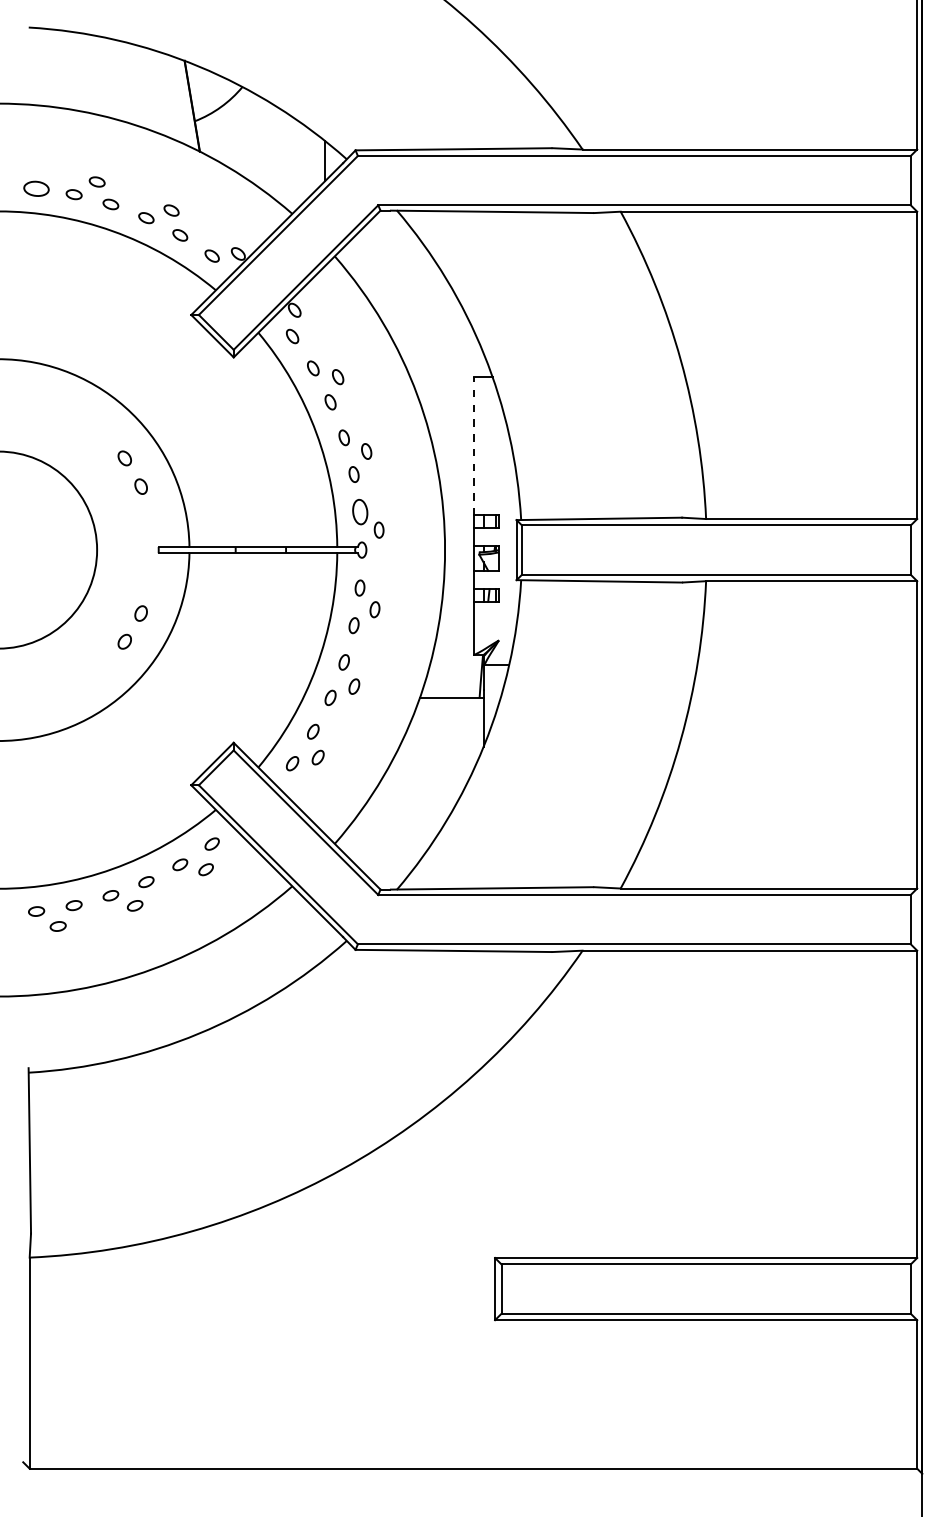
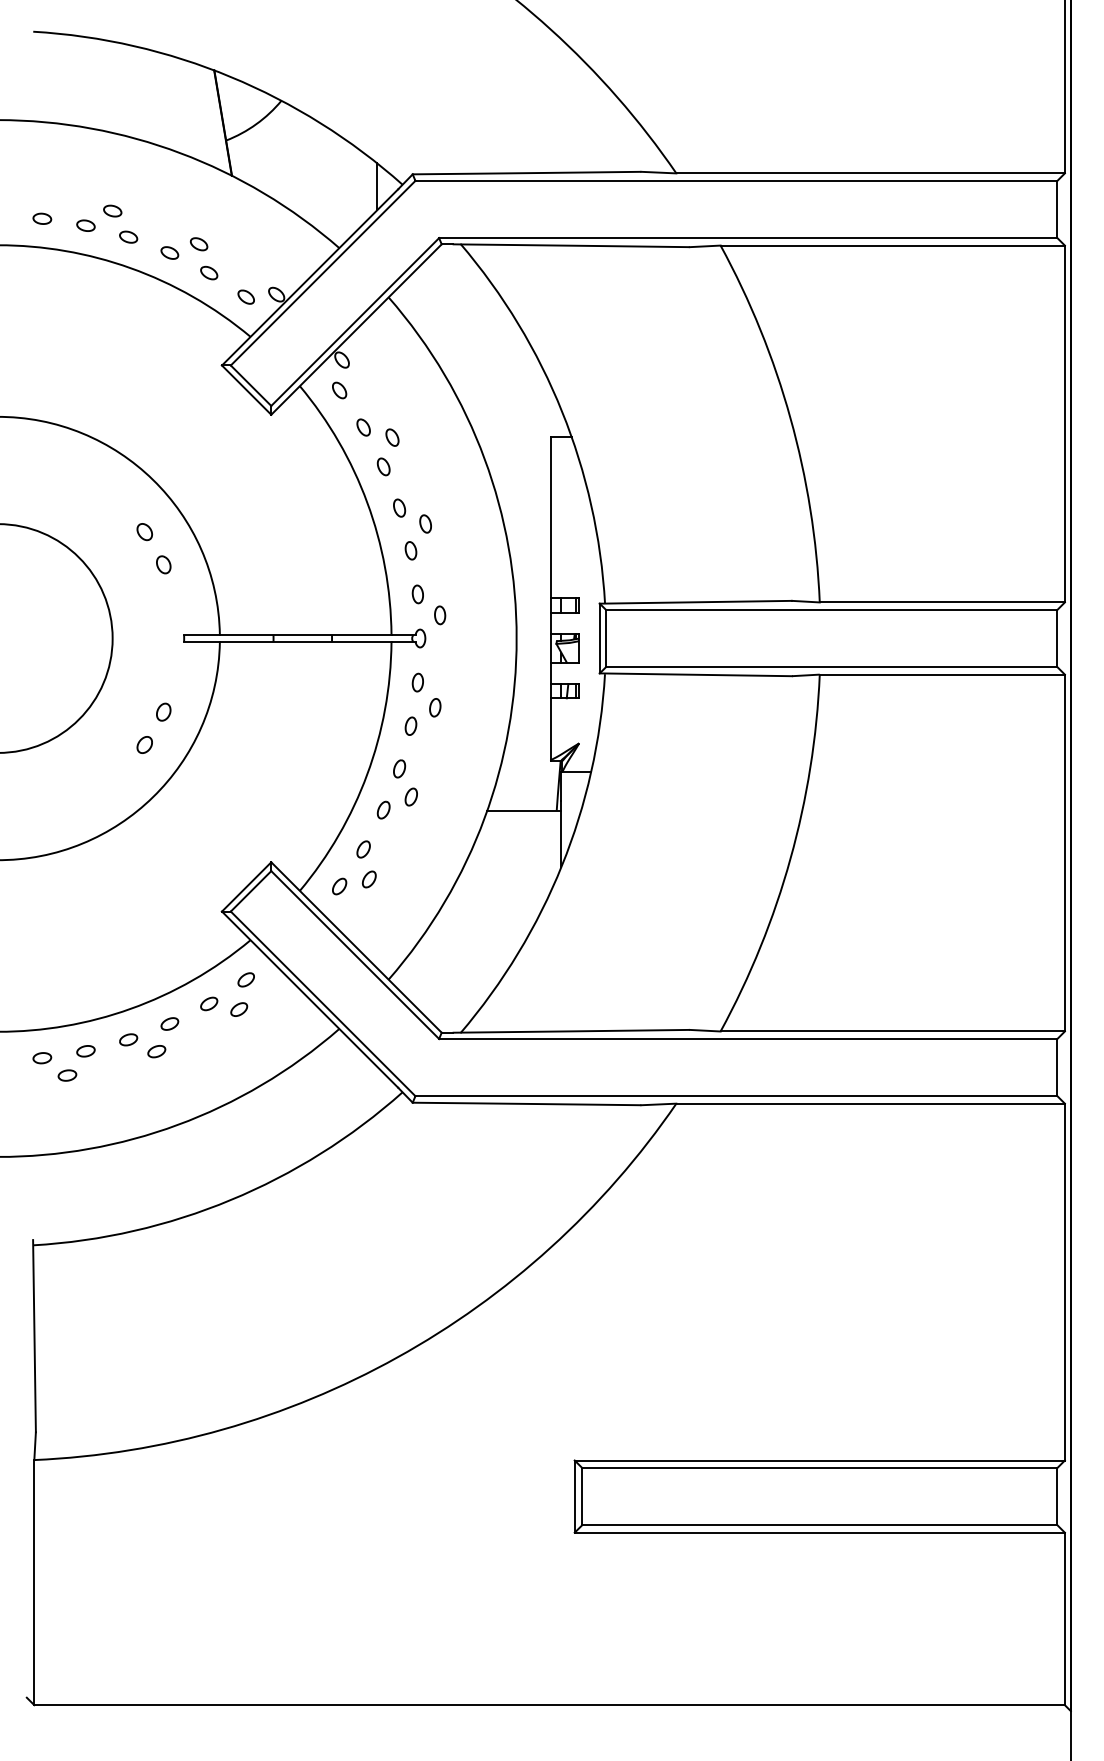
part: (36, 188) -> (42, 218), size x0.62
line: (474, 445) -> (550, 517), dashed -> solid
part: (359, 512) -> (417, 594), size x0.62

